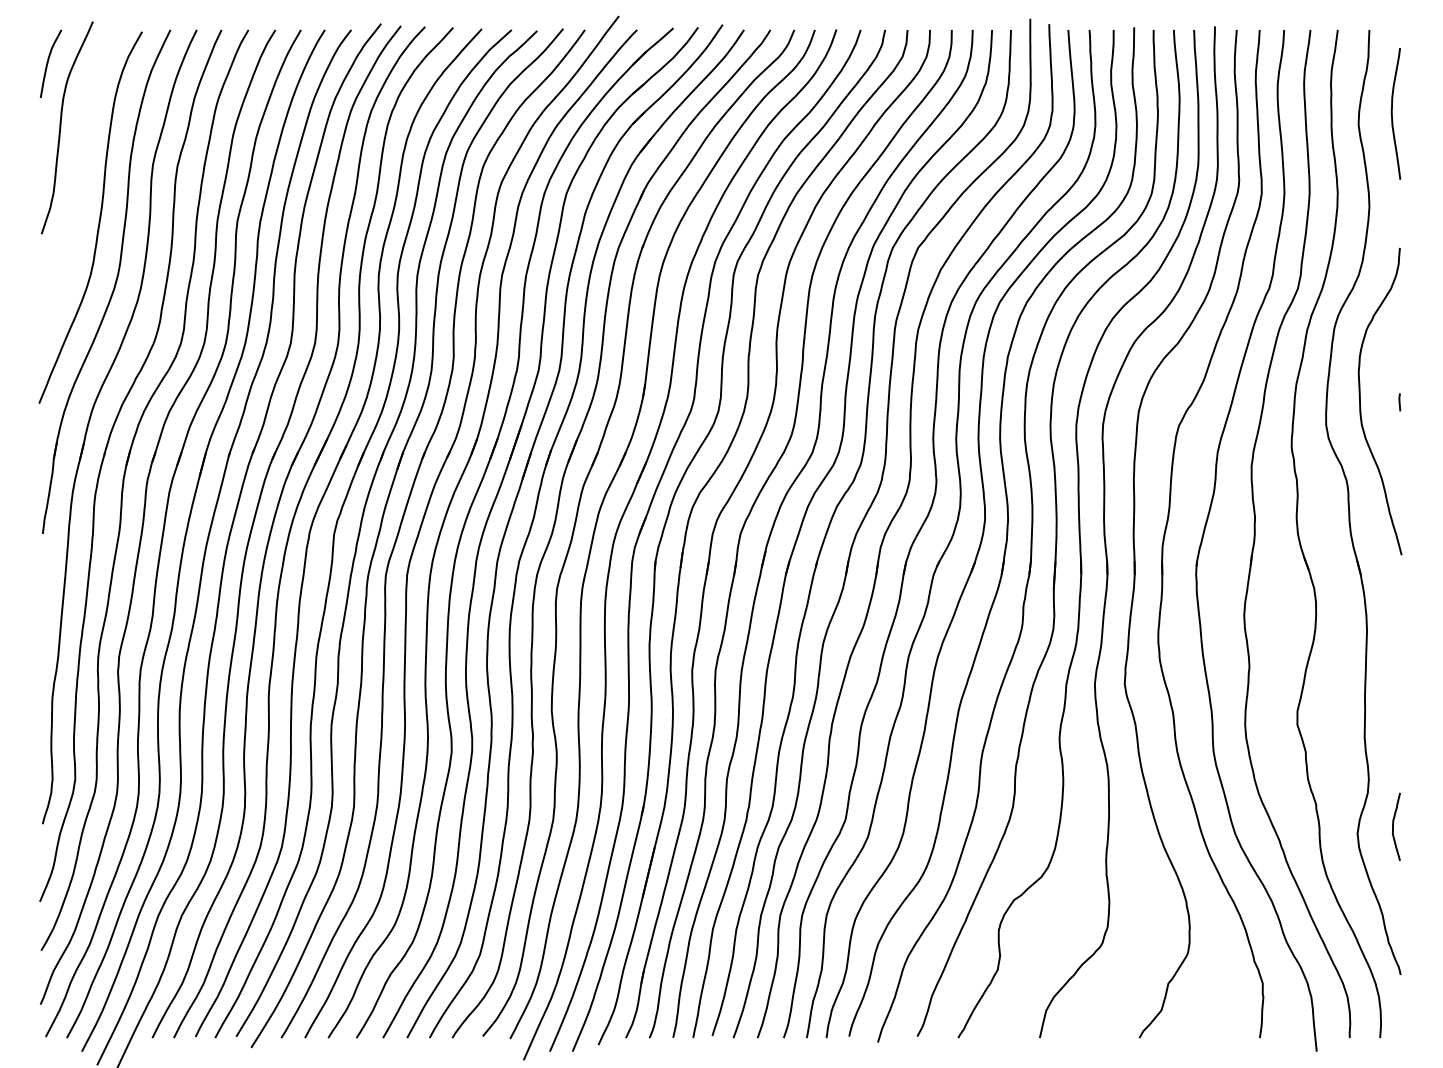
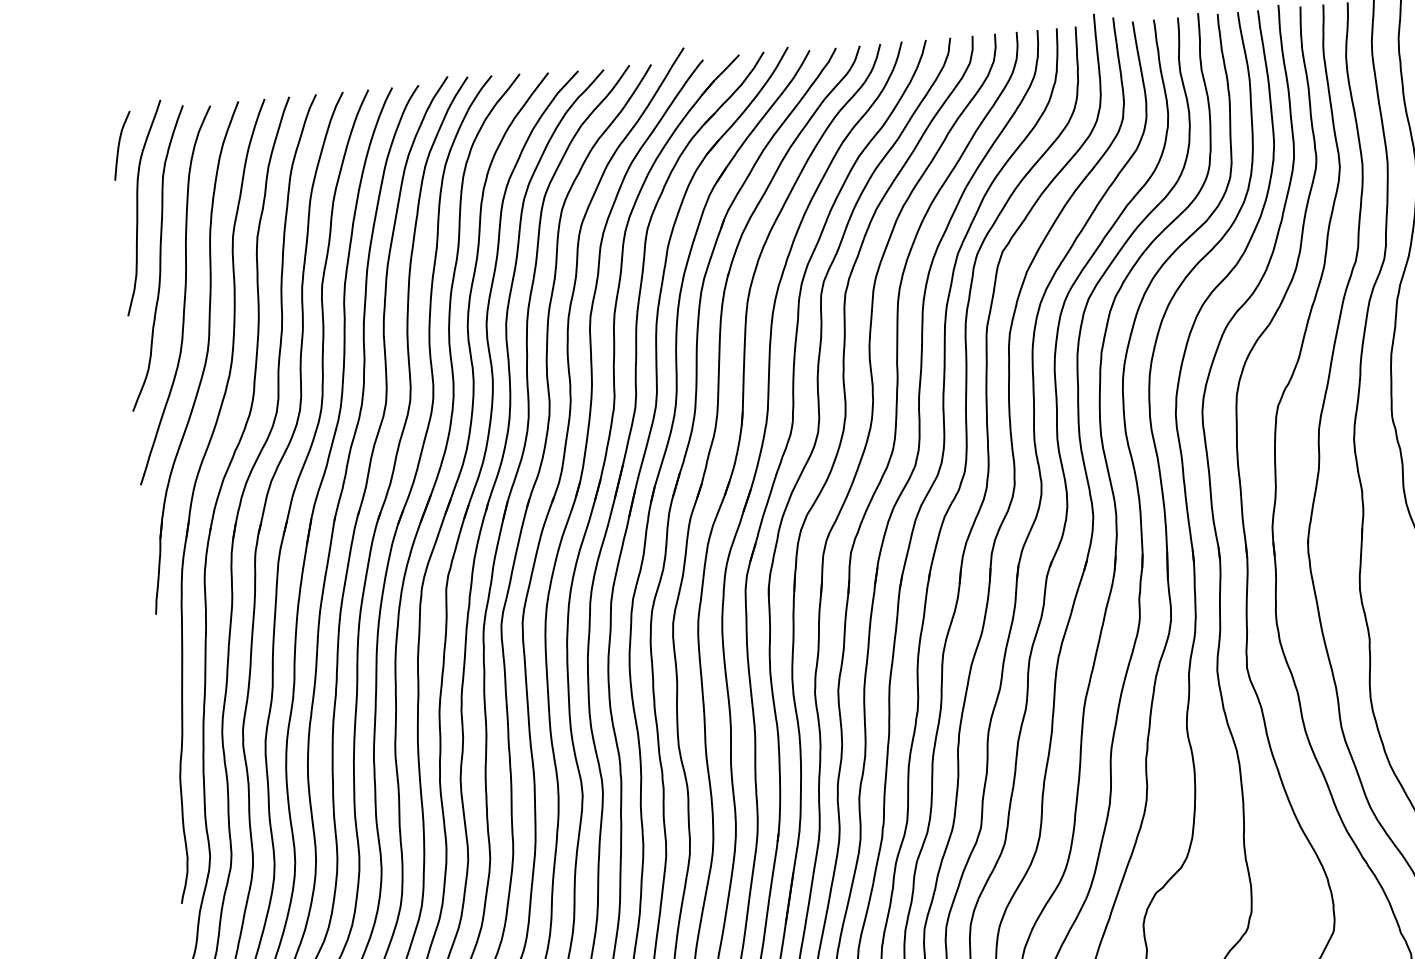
curve: (77, 179) -> (159, 258), added

